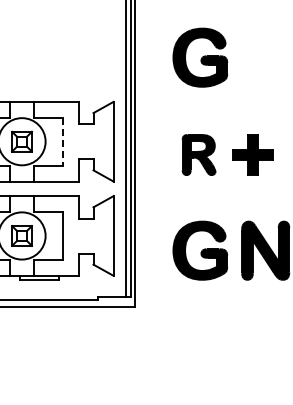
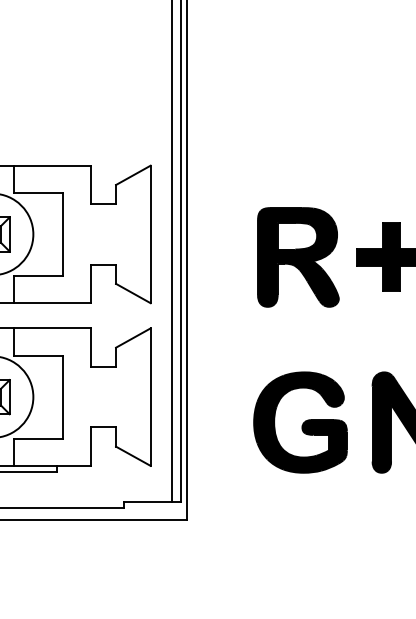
part: (200, 57) -> (300, 89), removed
line: (62, 142) -> (62, 235), dashed -> solid
part: (198, 154) -> (297, 256), size x1.43

